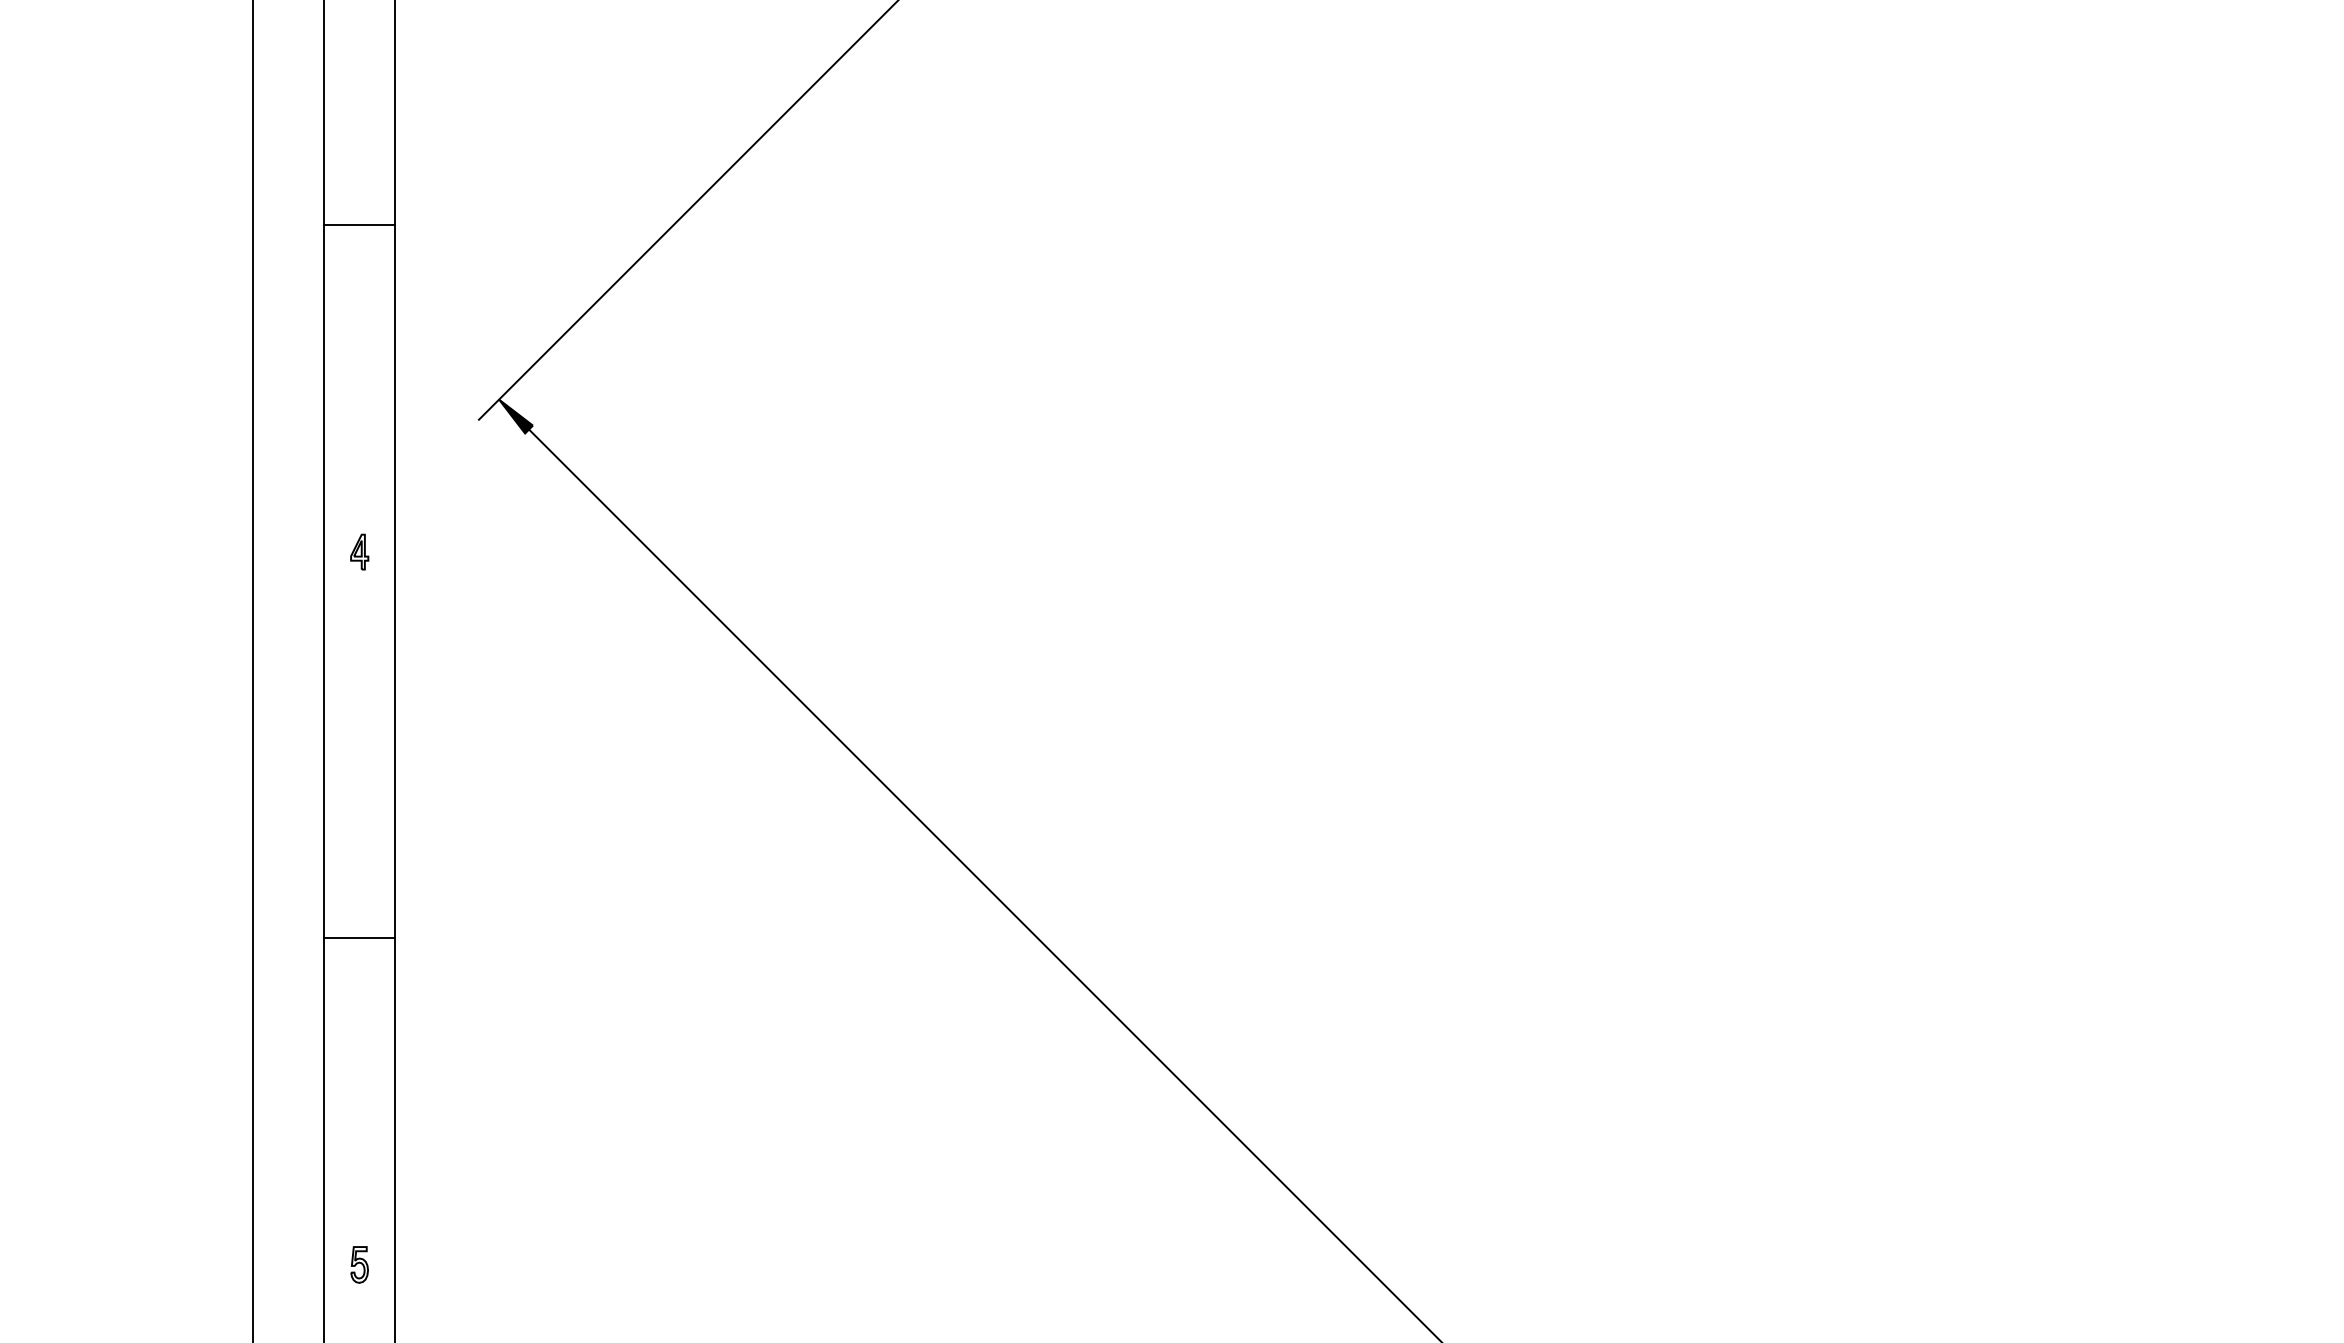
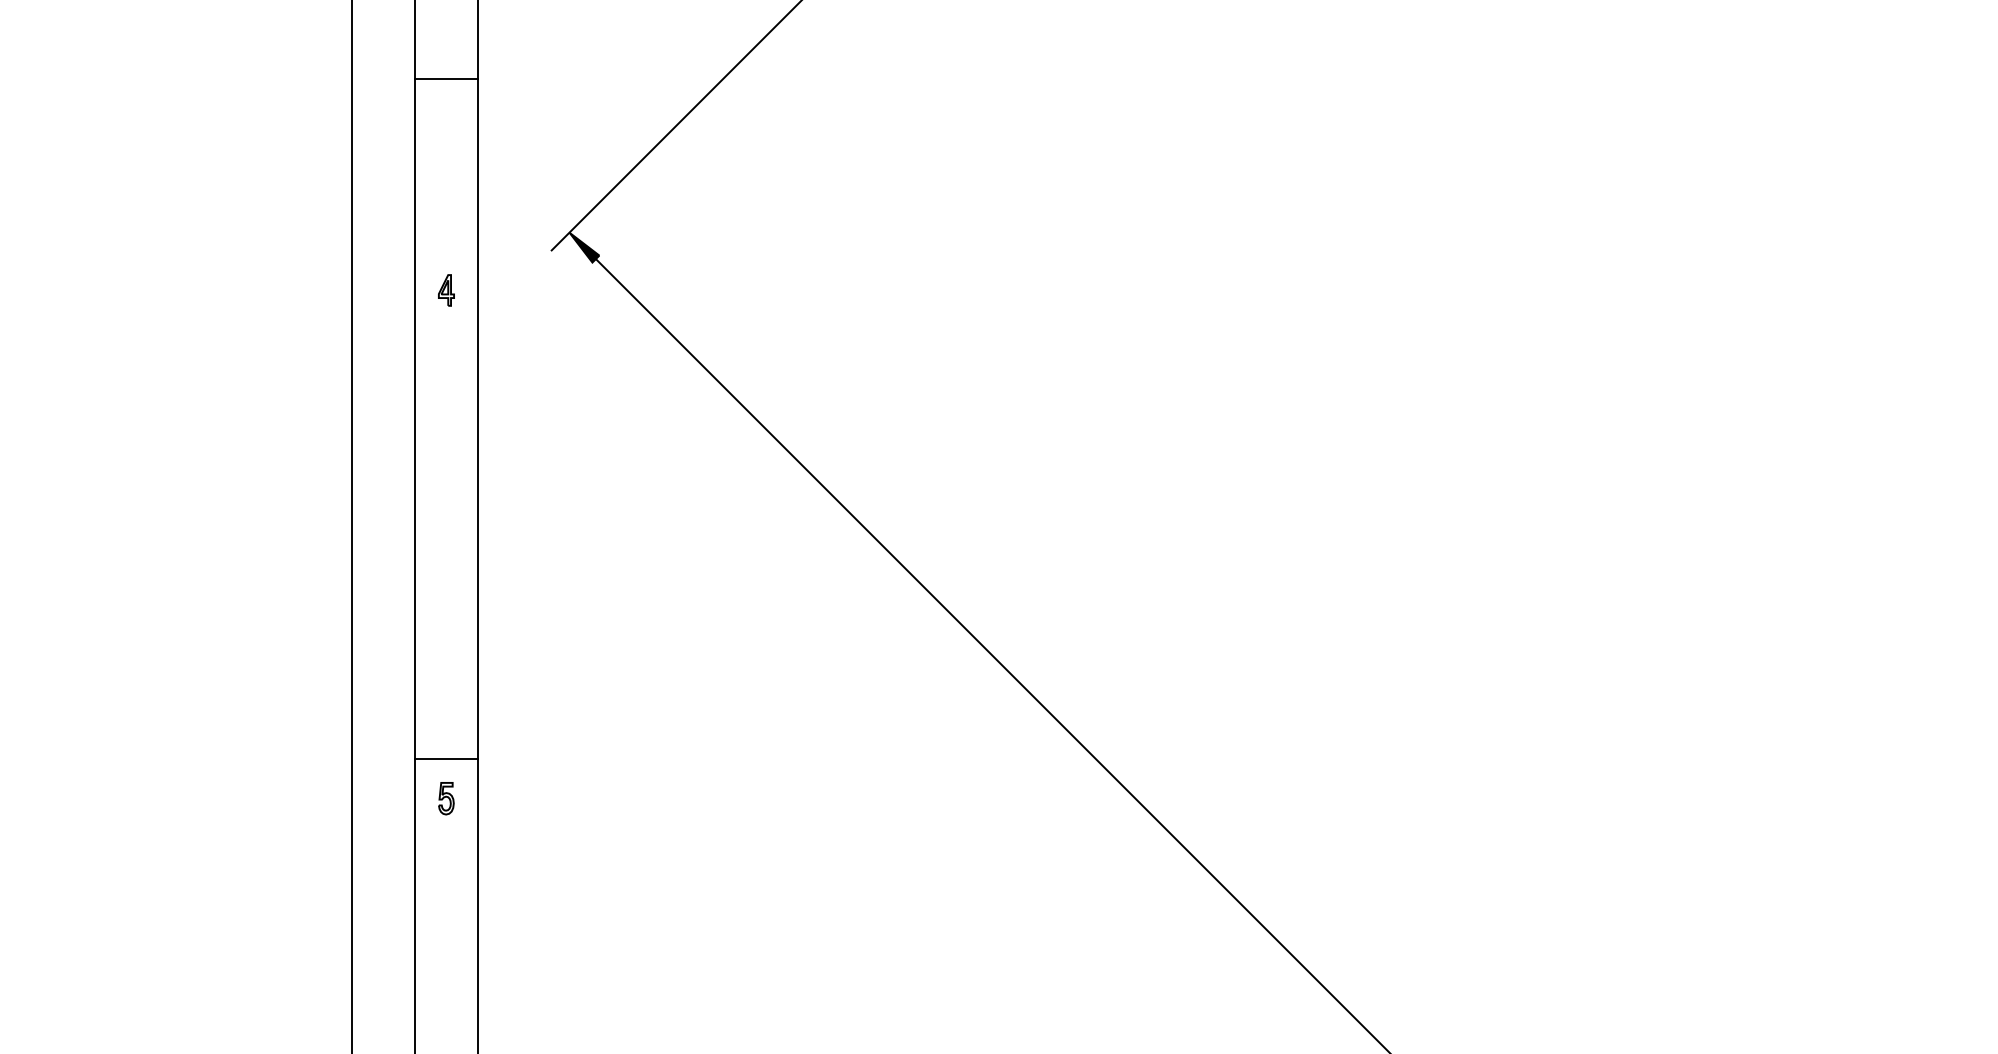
part: (359, 551) -> (446, 289), moved
line: (359, 937) -> (446, 758), moved
part: (359, 1264) -> (446, 798), moved

